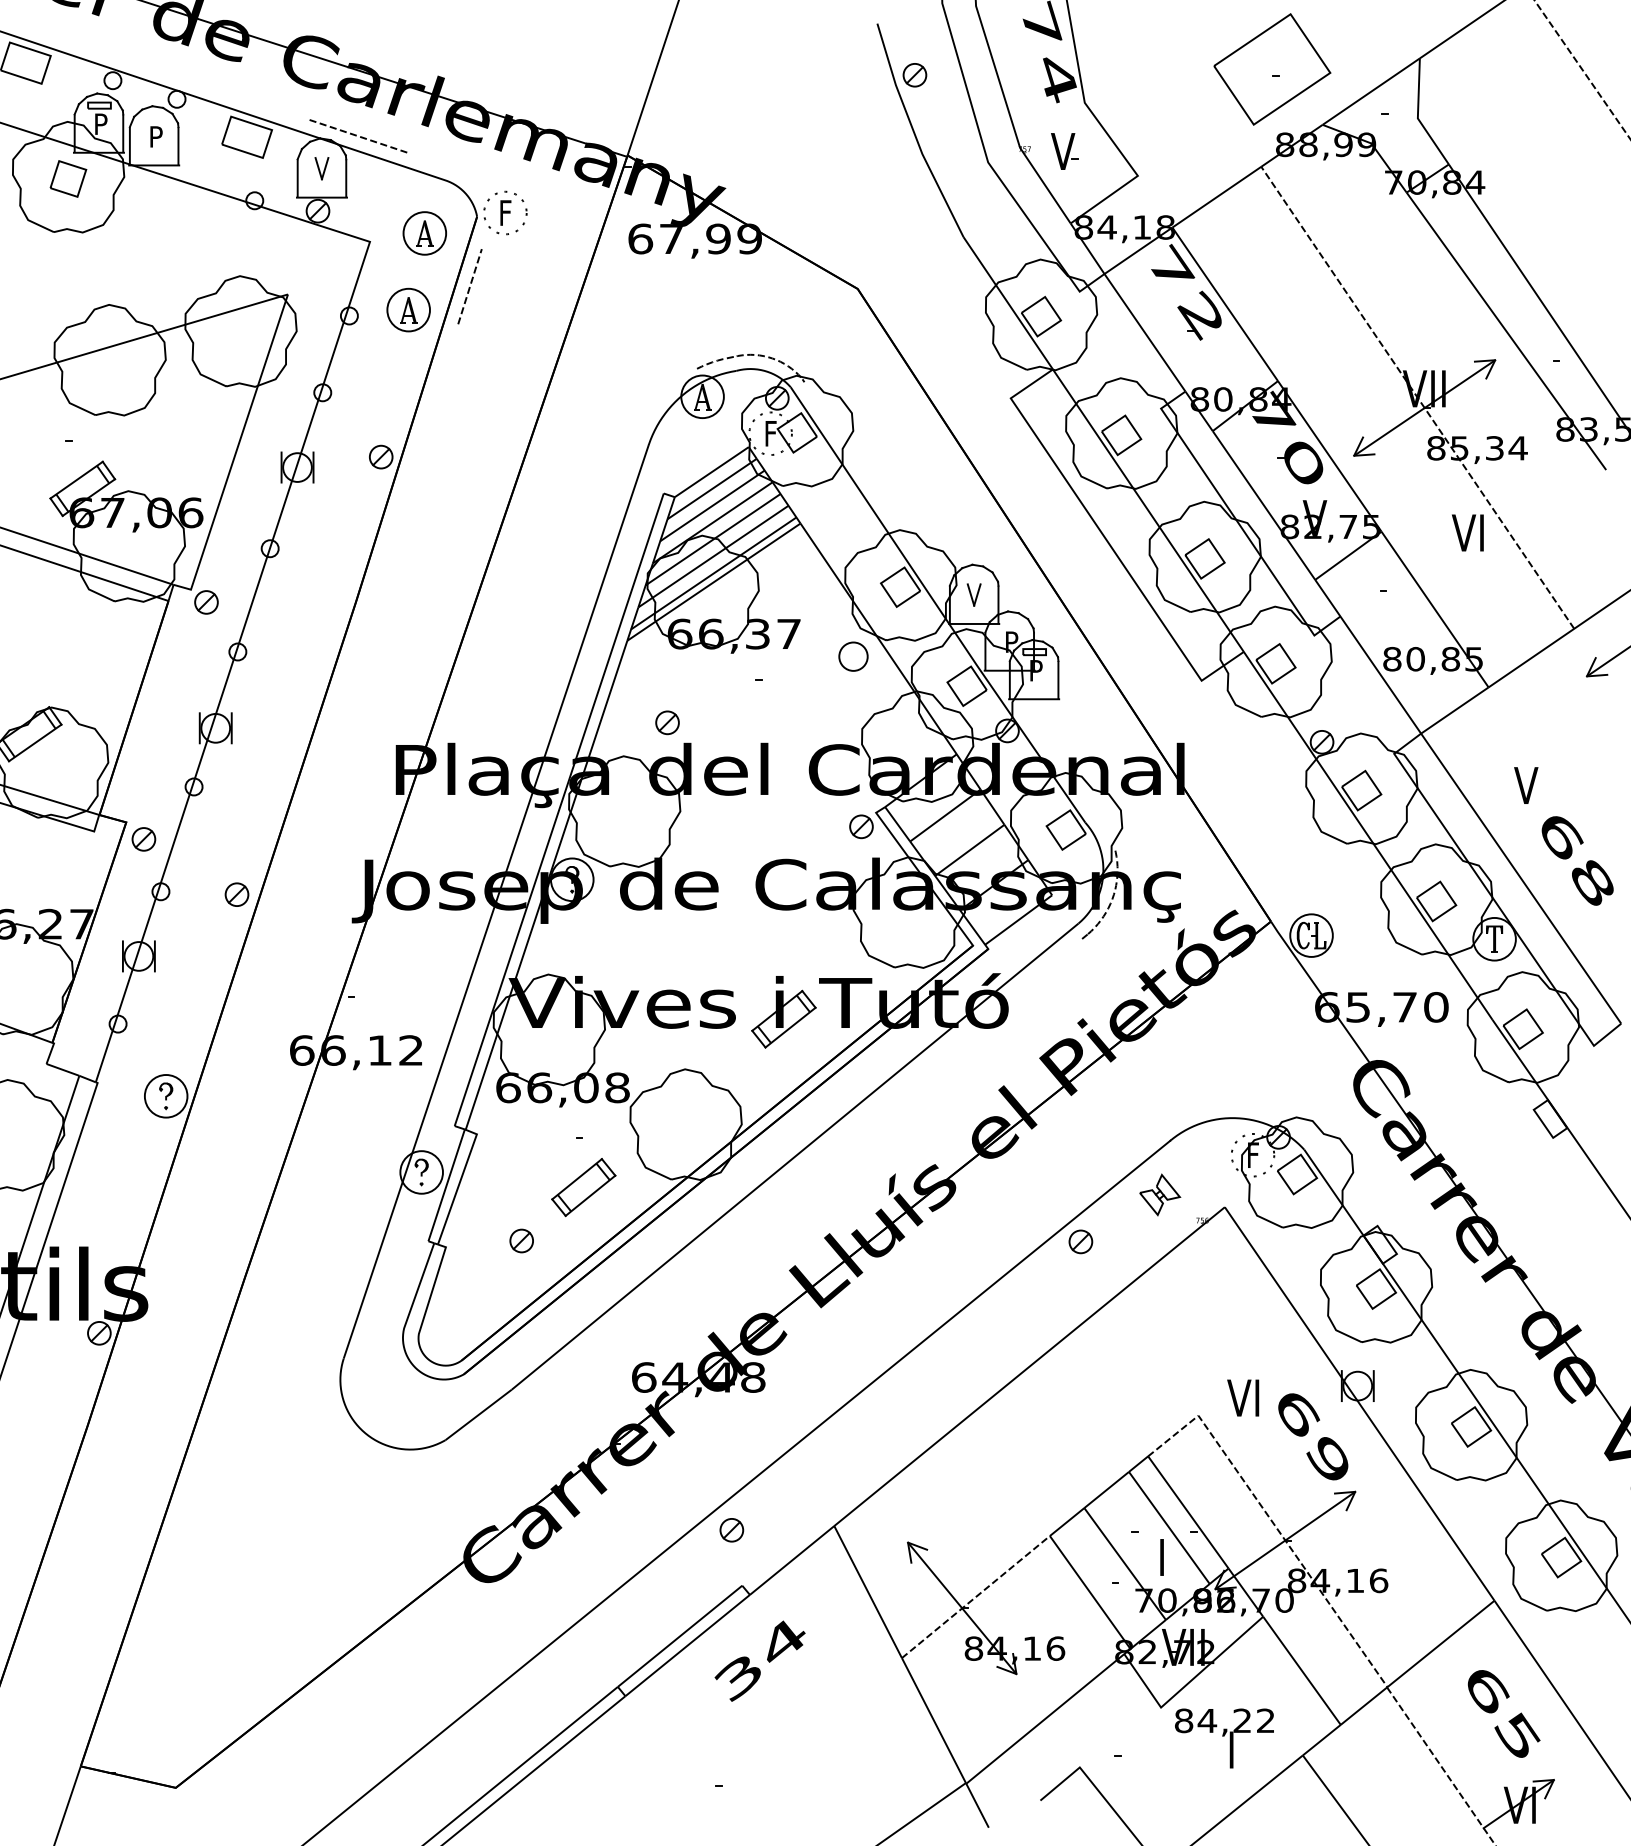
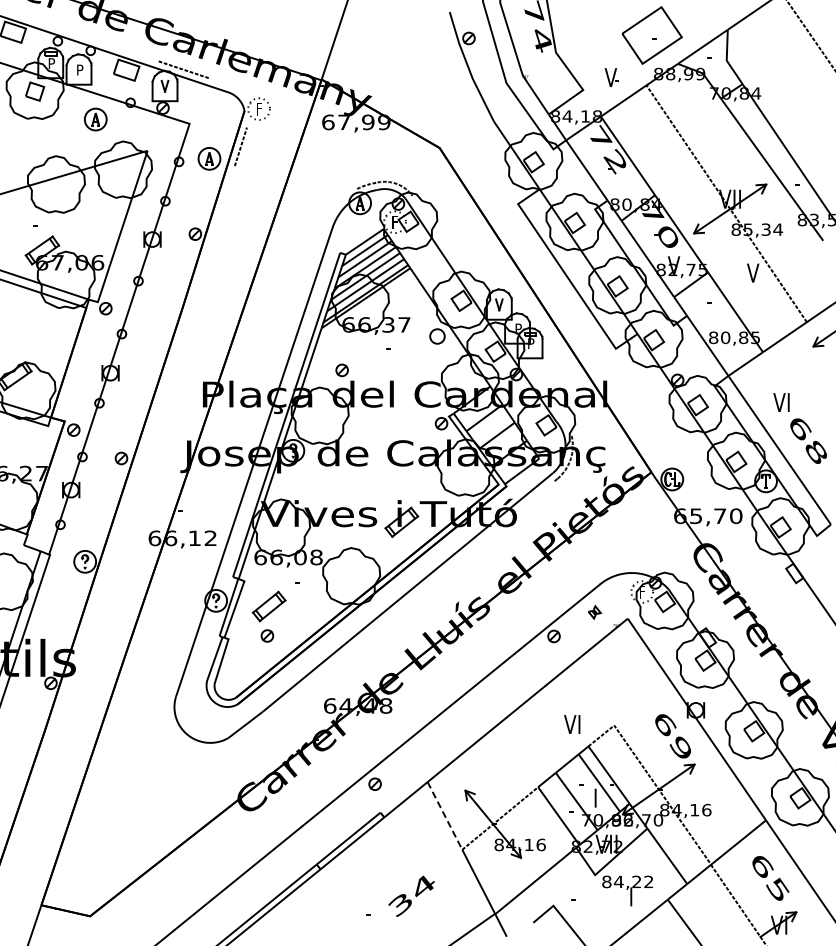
part: (1064, 151) -> (611, 77), moved
part: (424, 233) -> (95, 119), moved
text: (1468, 531) -> (752, 272), VI -> V
text: (1524, 785) -> (781, 402), V -> VI
part: (582, 1187) -> (268, 606), moved
part: (1159, 1195) -> (594, 612), size x0.6
text: (1243, 1398) -> (572, 724), moved
line: (869, 1595) -> (445, 817), solid -> dashed
text: (759, 1661) -> (411, 896), moved

